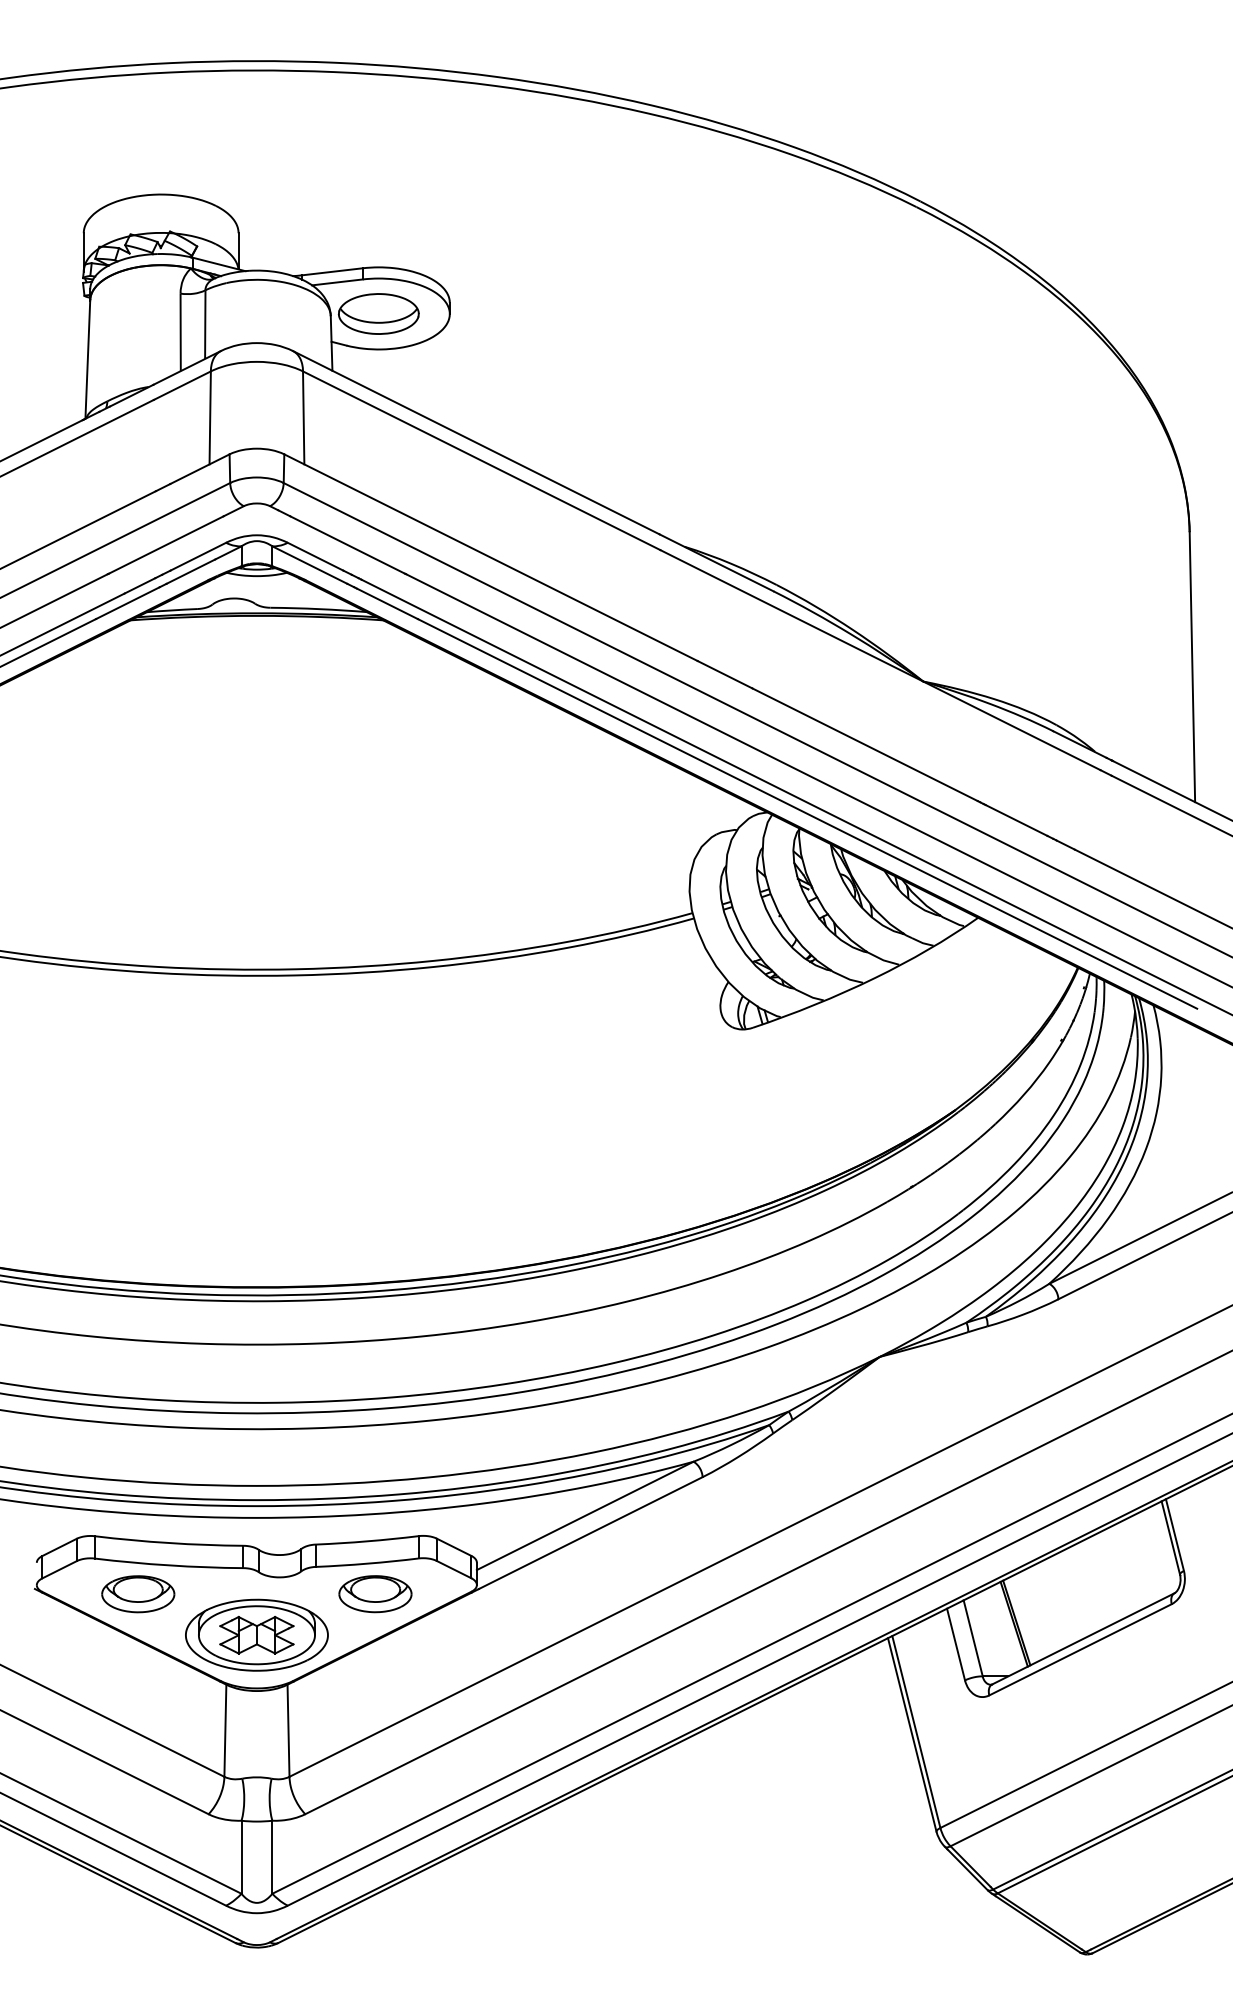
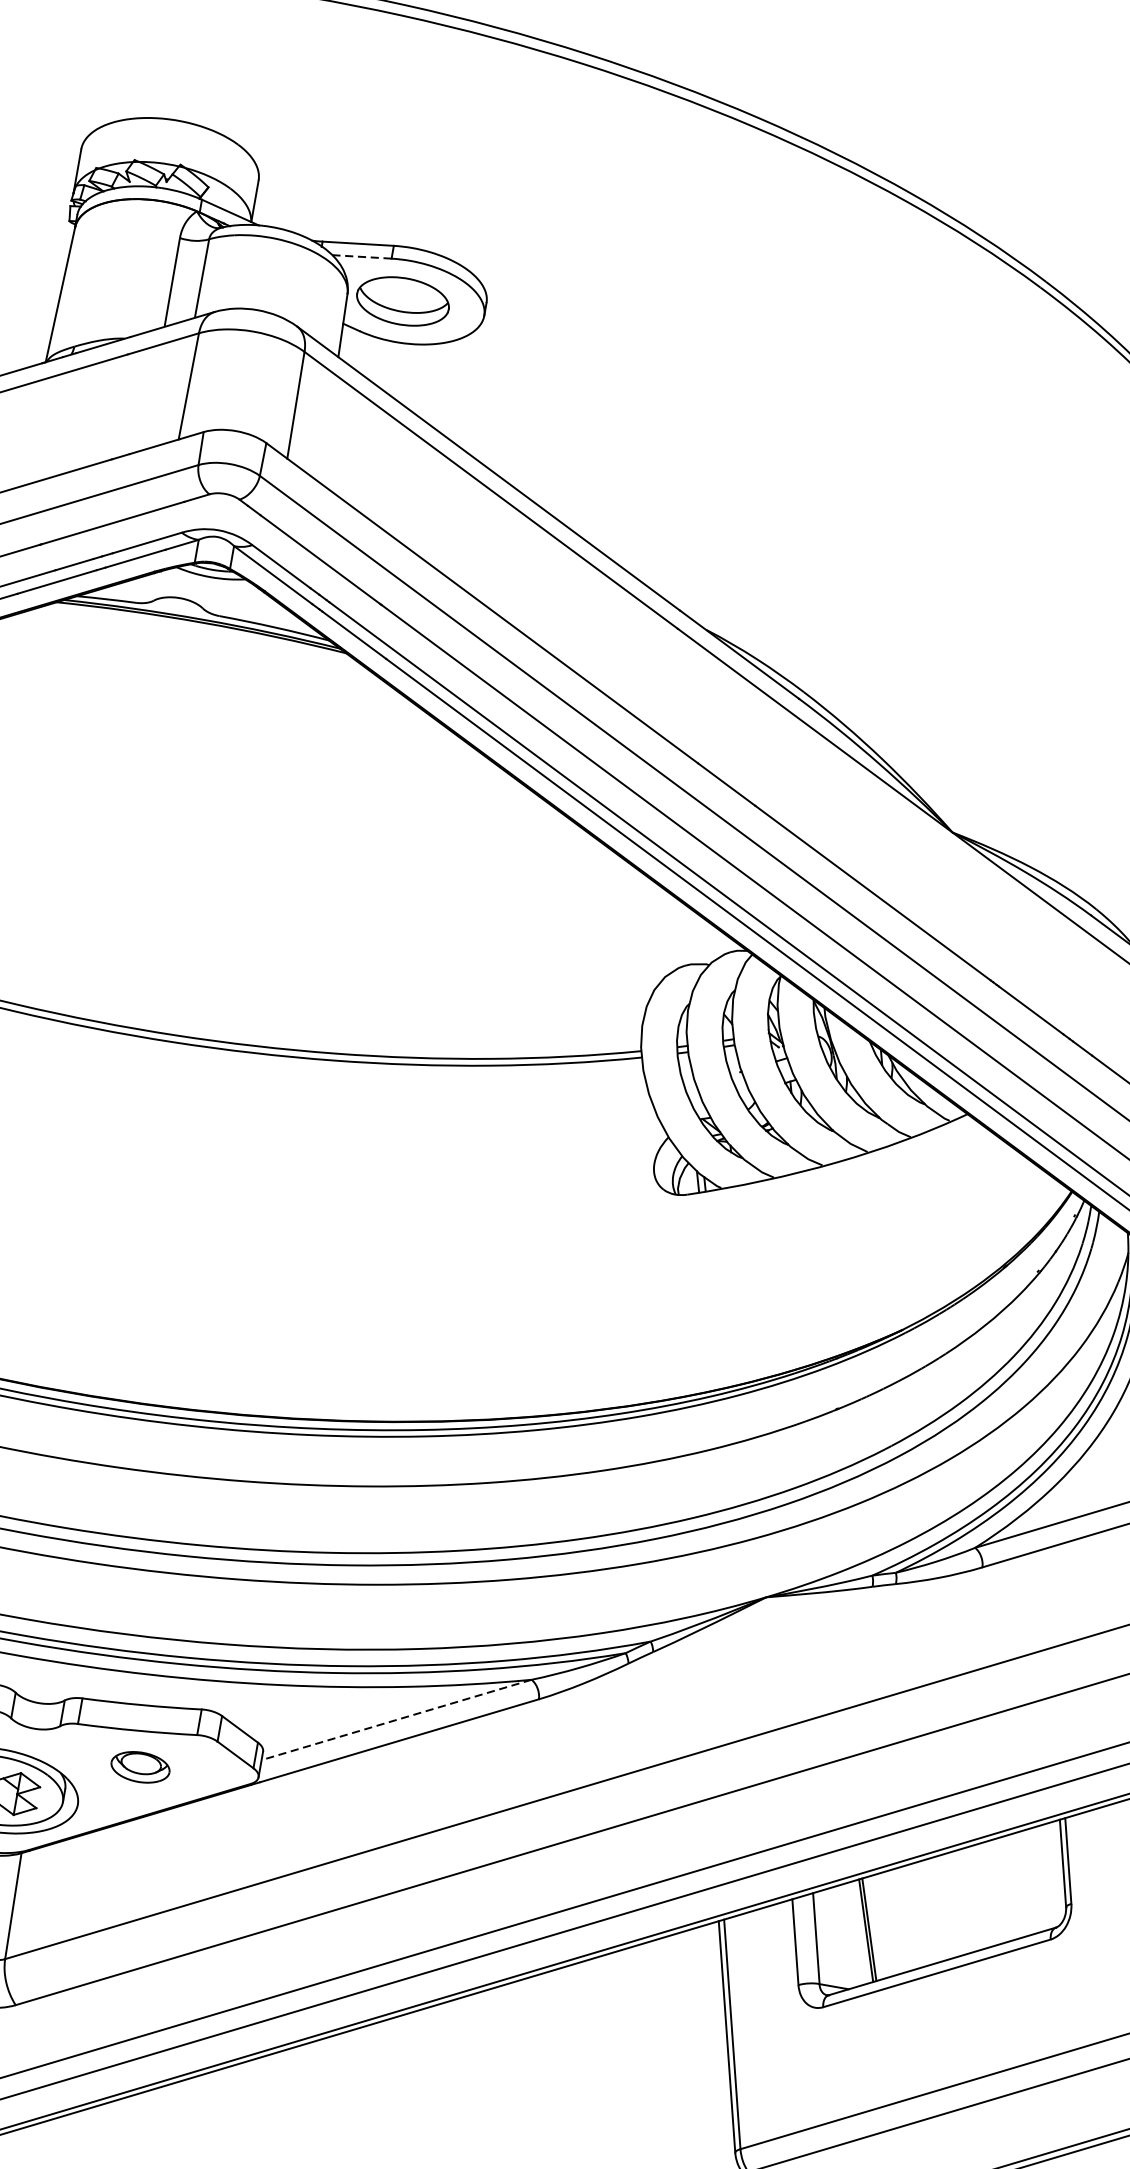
line: (337, 282) -> (361, 257), solid -> dashed
line: (584, 1516) -> (395, 1720), solid -> dashed
part: (375, 1594) -> (140, 1767), size x0.7

